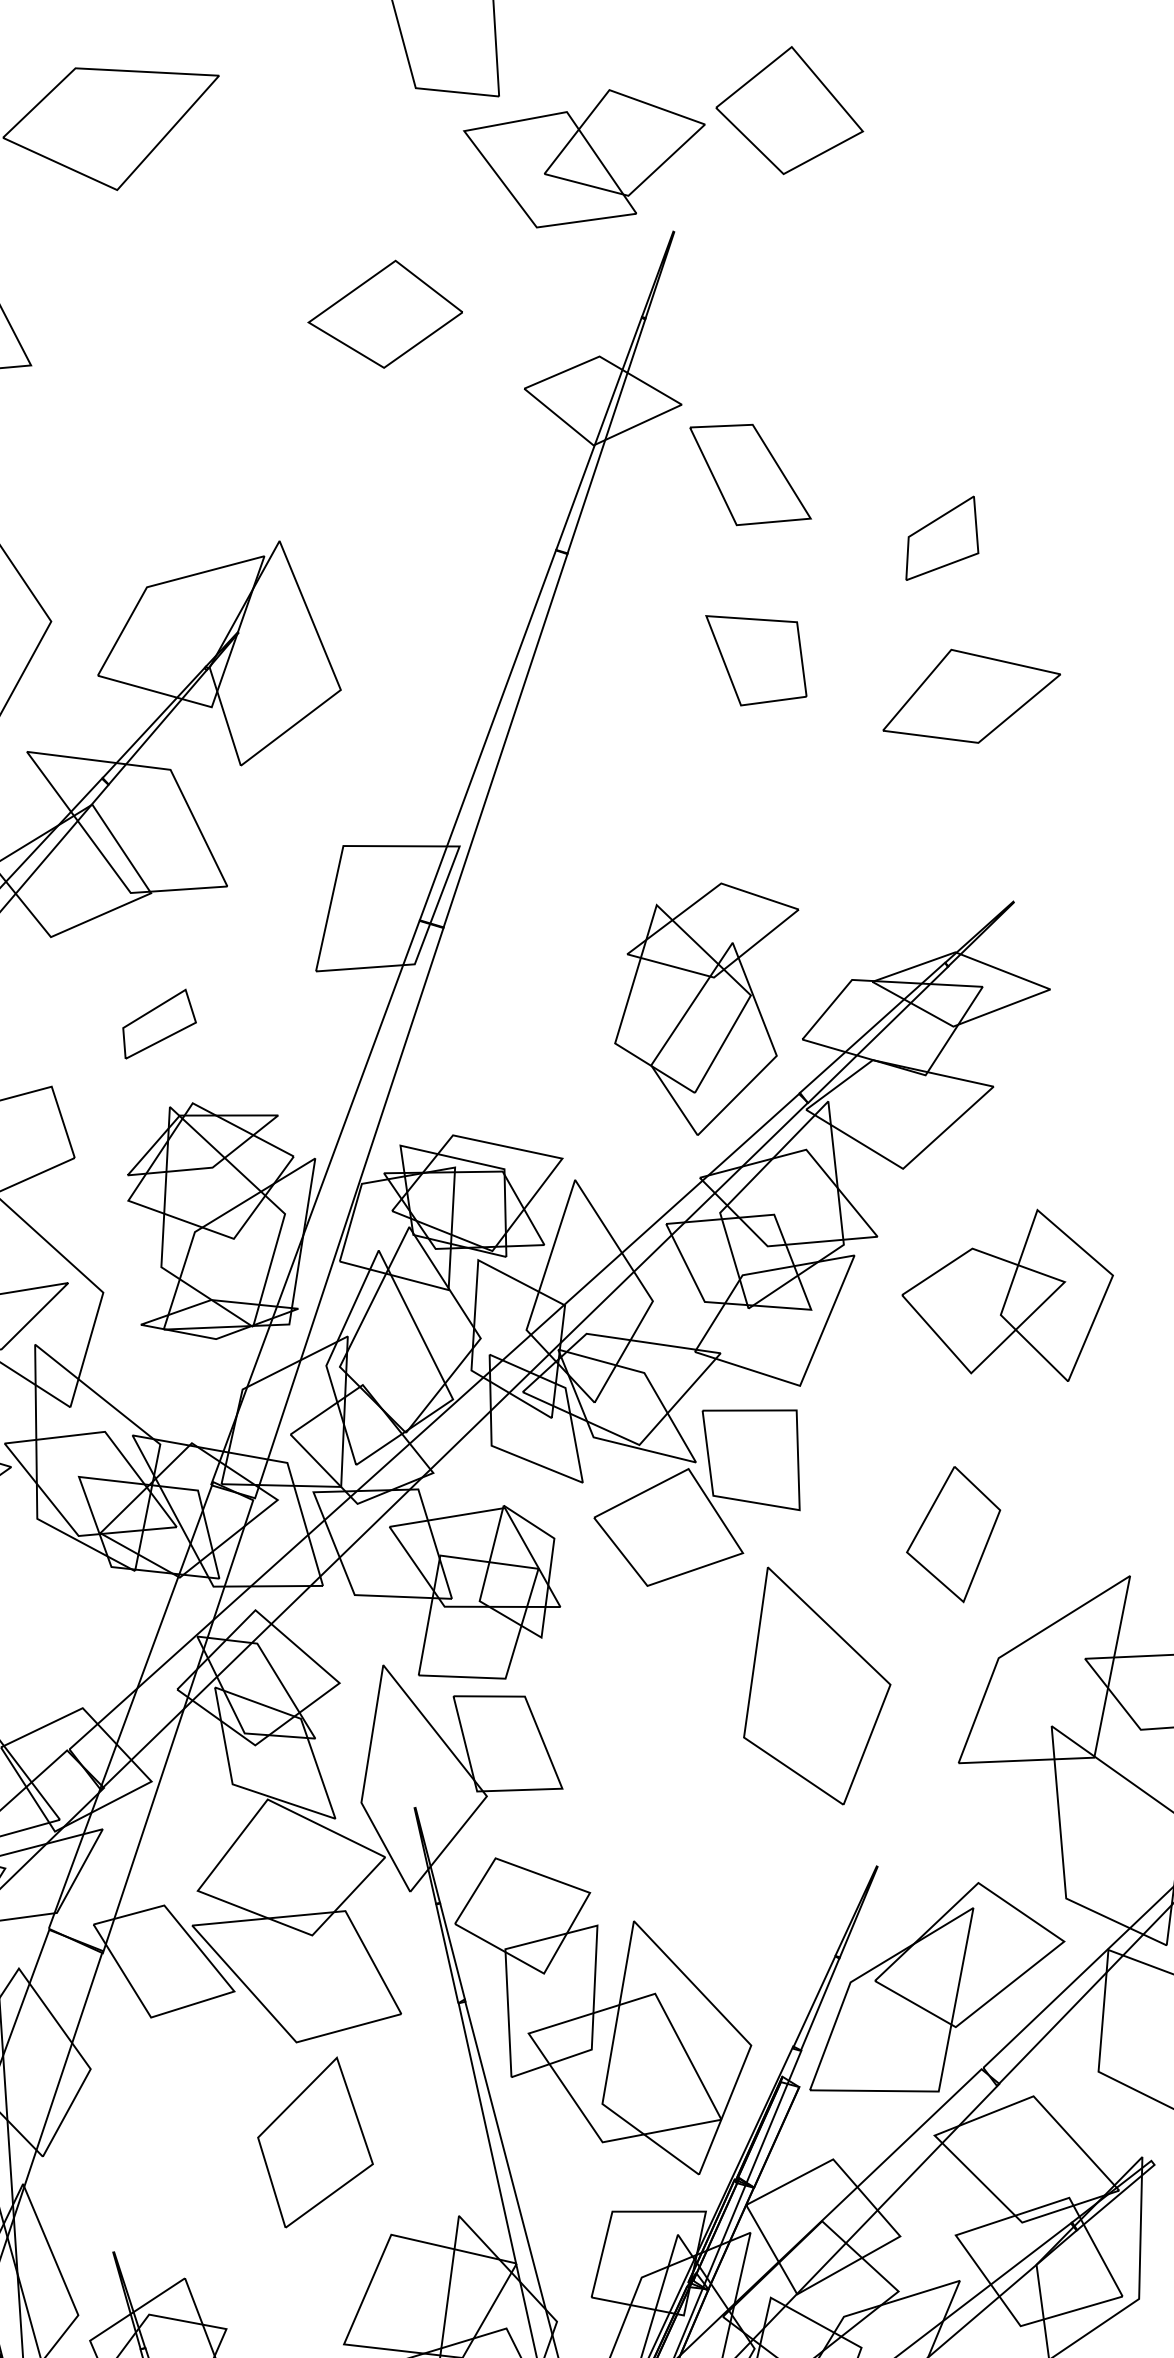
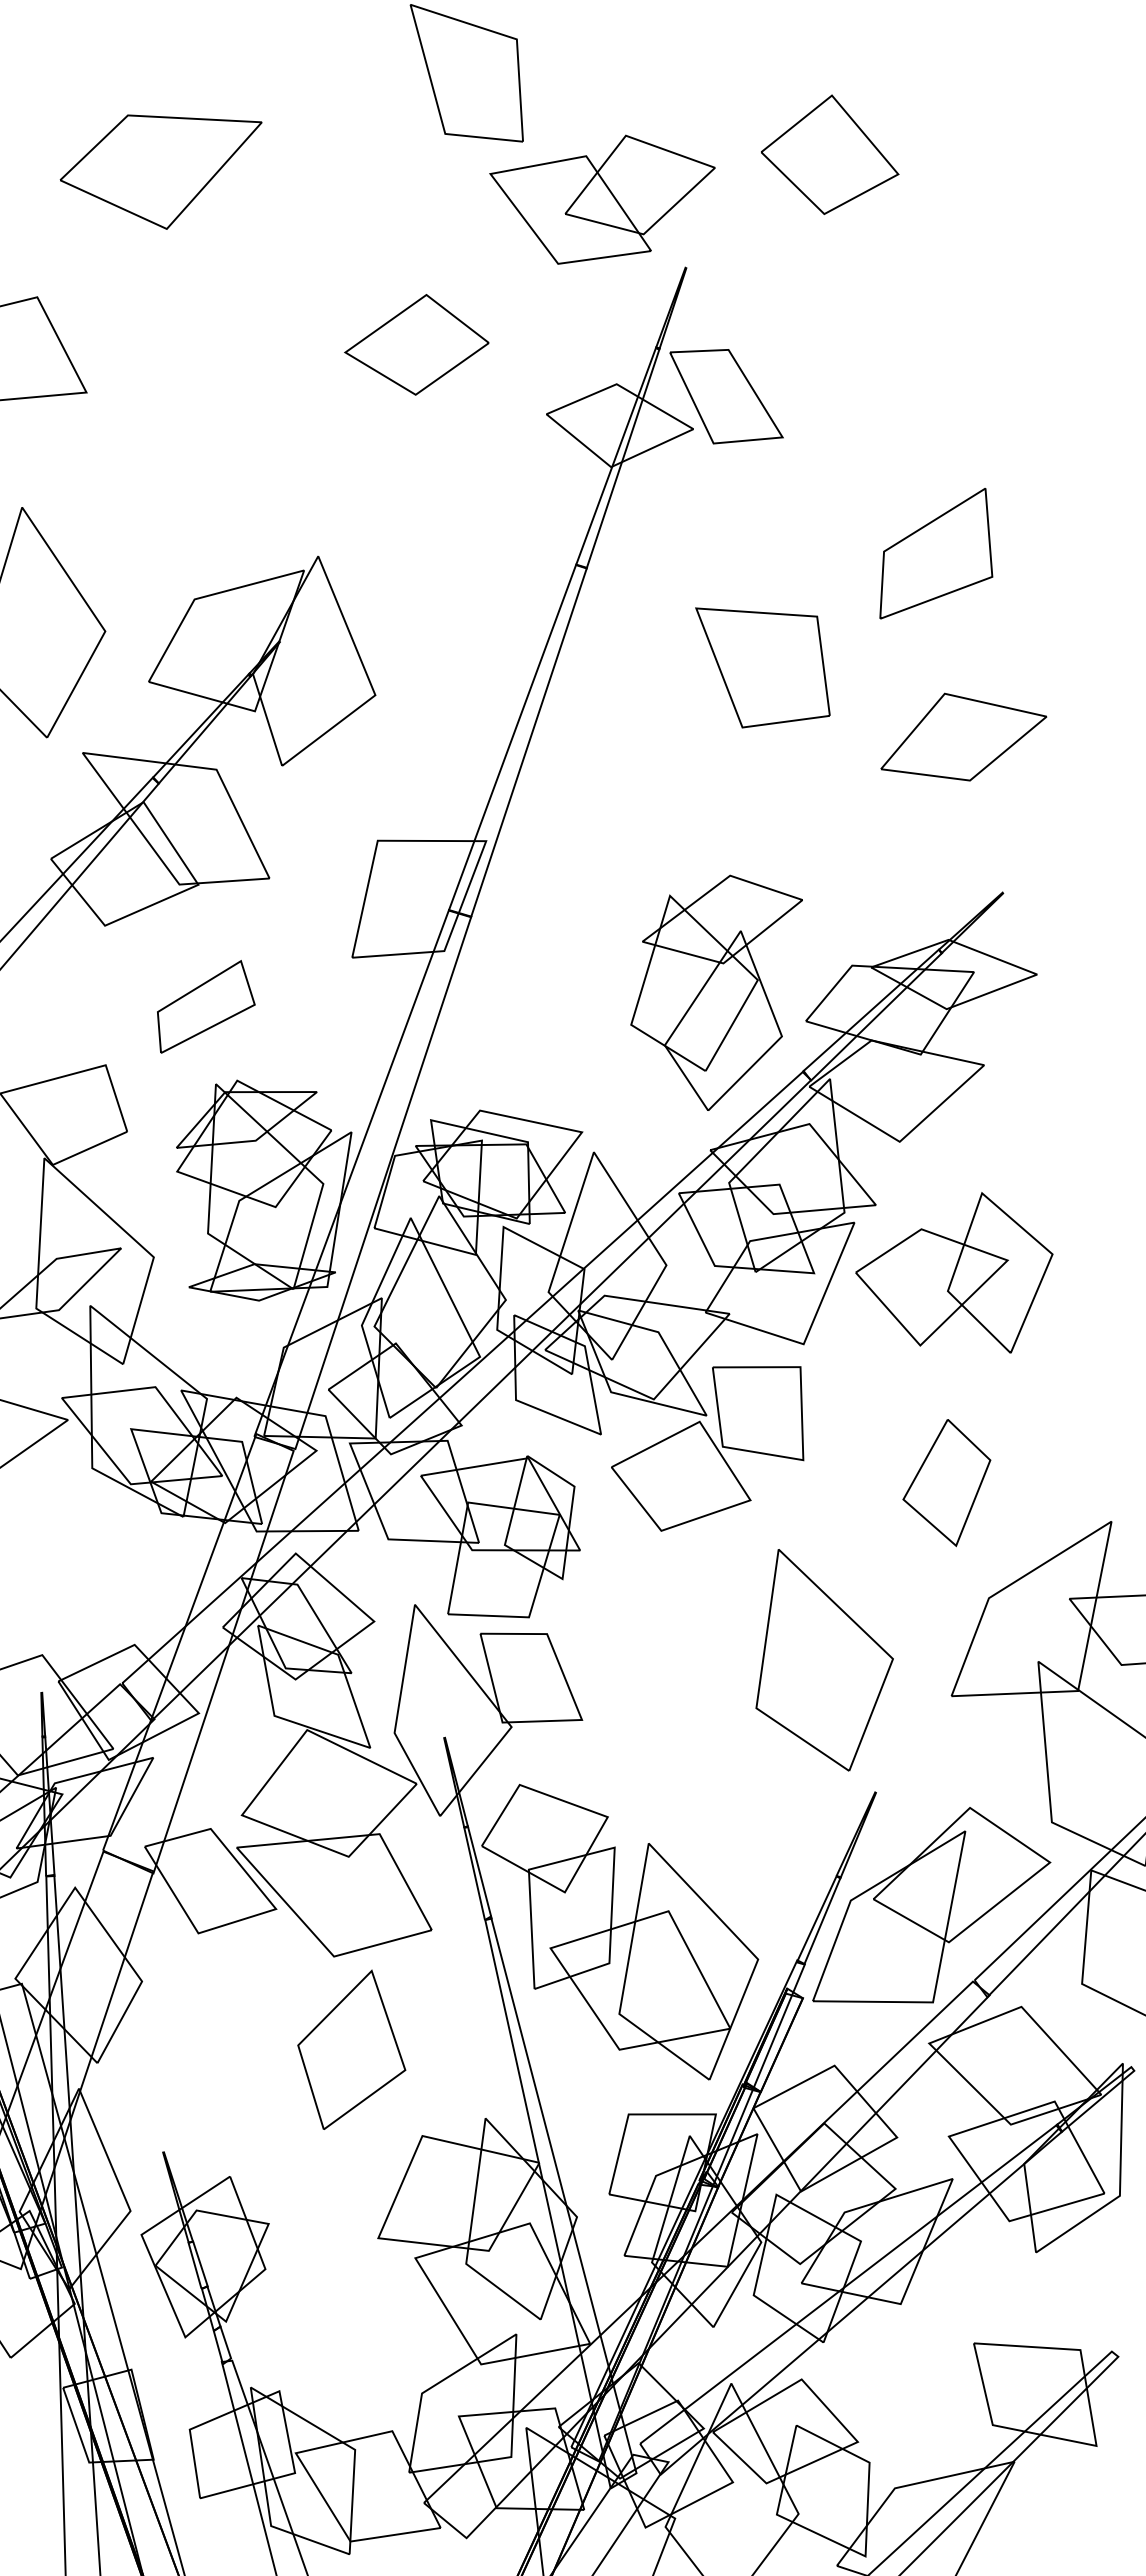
part: (790, 110) -> (830, 154), moved
part: (750, 474) -> (726, 396), moved
part: (942, 538) -> (936, 553), size x1.67
part: (755, 660) -> (762, 667), size x1.43
part: (971, 695) -> (963, 736), moved
part: (159, 1023) -> (206, 1006), size x1.43
part: (1007, 1295) -> (954, 1272), moved
part: (817, 1686) -> (824, 1660), moved

